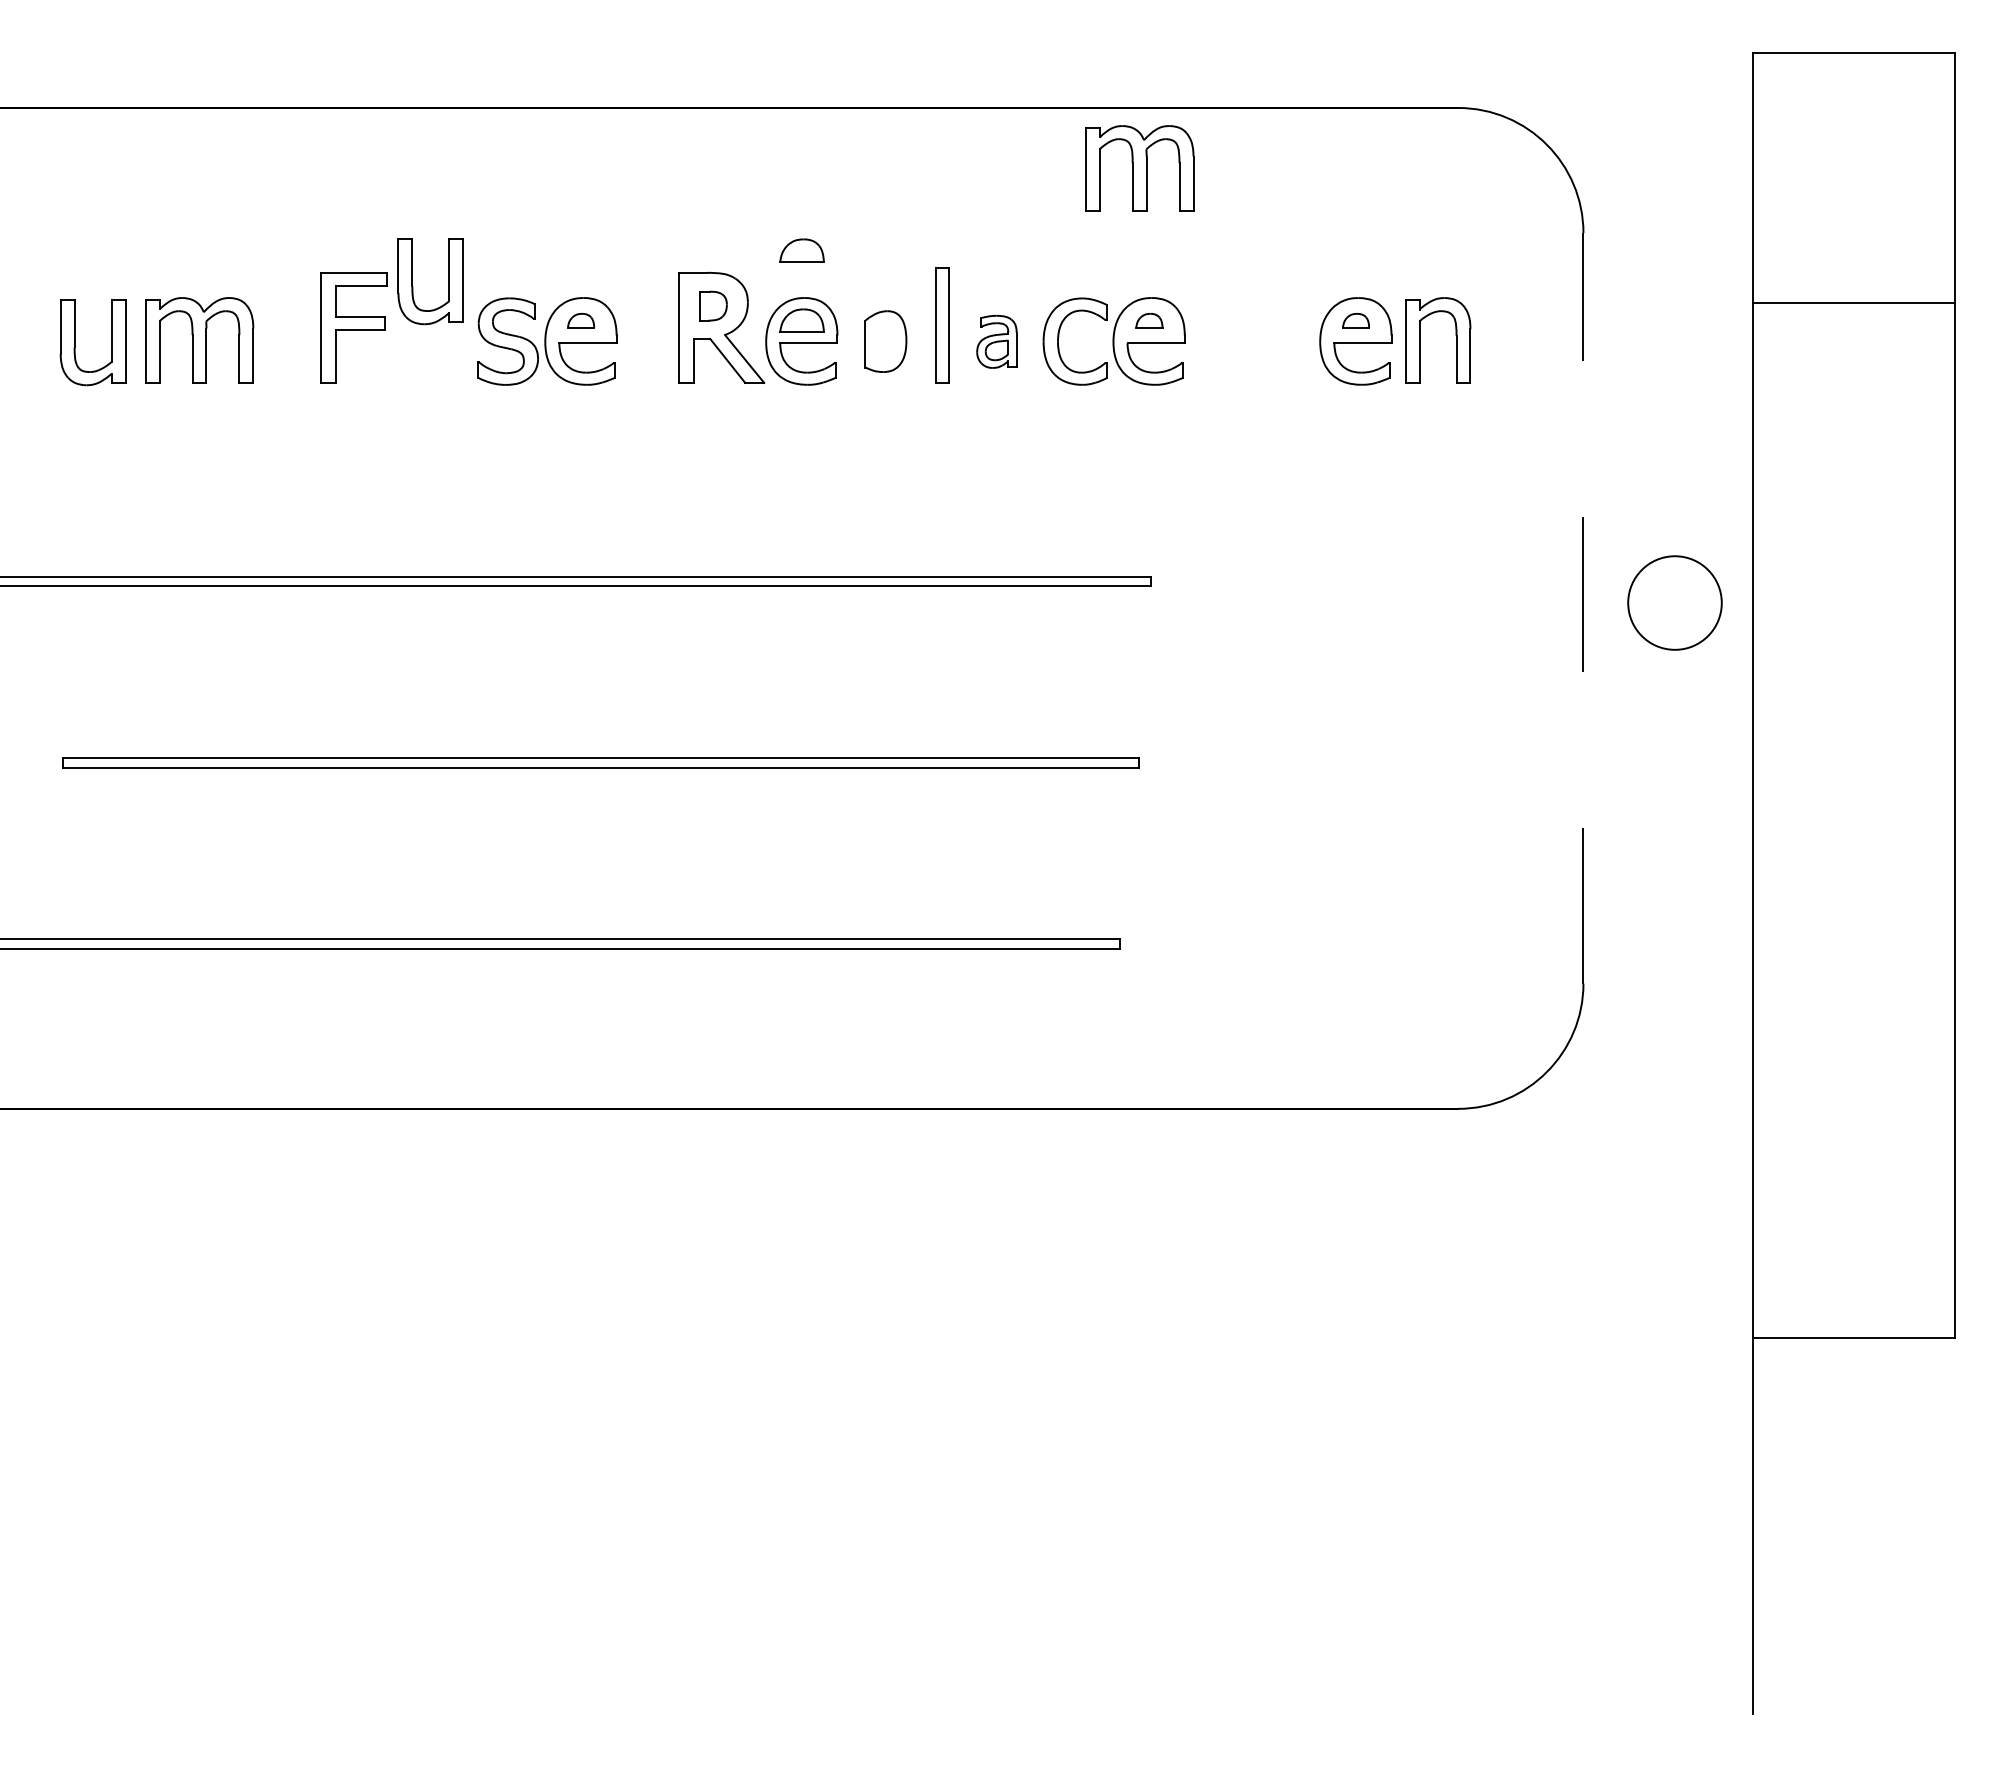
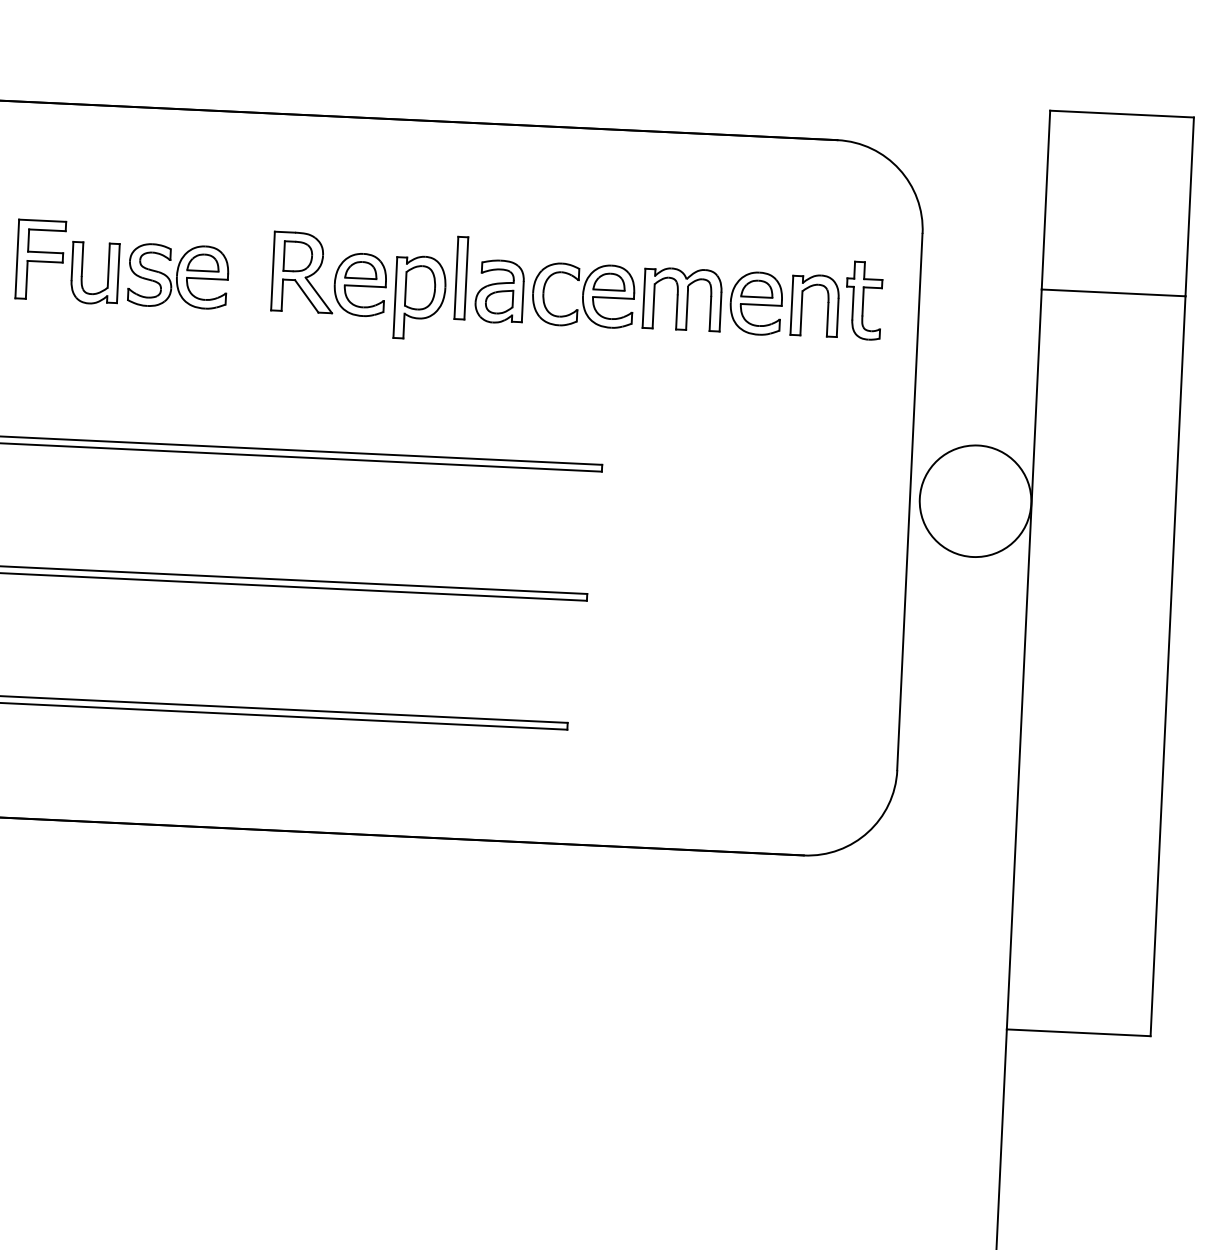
part: (1139, 168) -> (682, 299), moved
part: (801, 250) -> (363, 219), removed
part: (413, 286) -> (82, 276), moved
part: (713, 305) -> (298, 256), size x1.43
part: (580, 320) -> (202, 262), size x1.67
part: (1149, 320) -> (609, 281), size x1.67
part: (1355, 320) -> (756, 288), size x1.67
part: (1505, 330) -> (863, 300), added
part: (996, 341) -> (499, 291), size x1.67
part: (886, 355) -> (420, 297), added
circle: (1674, 603) -> (975, 501), size x1.67
line: (1583, 607) -> (910, 501), dashed -> solid

